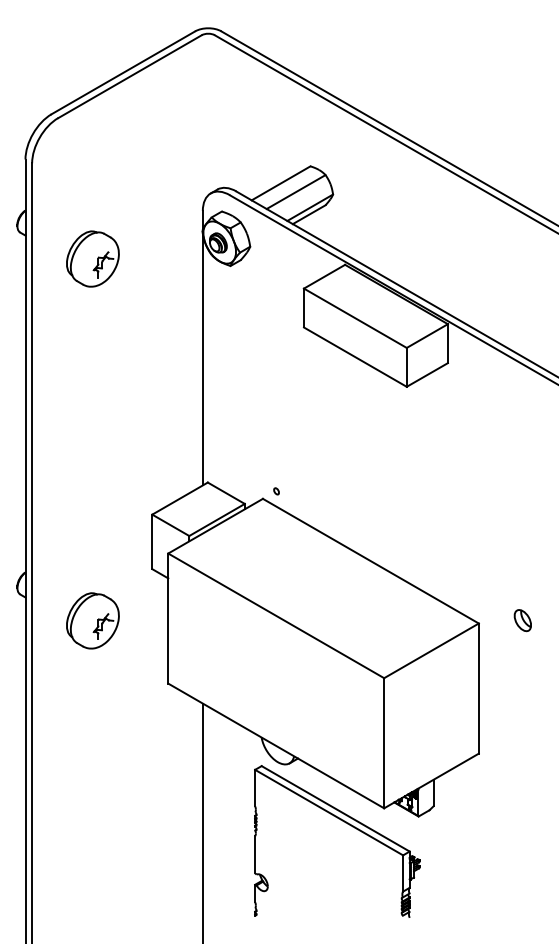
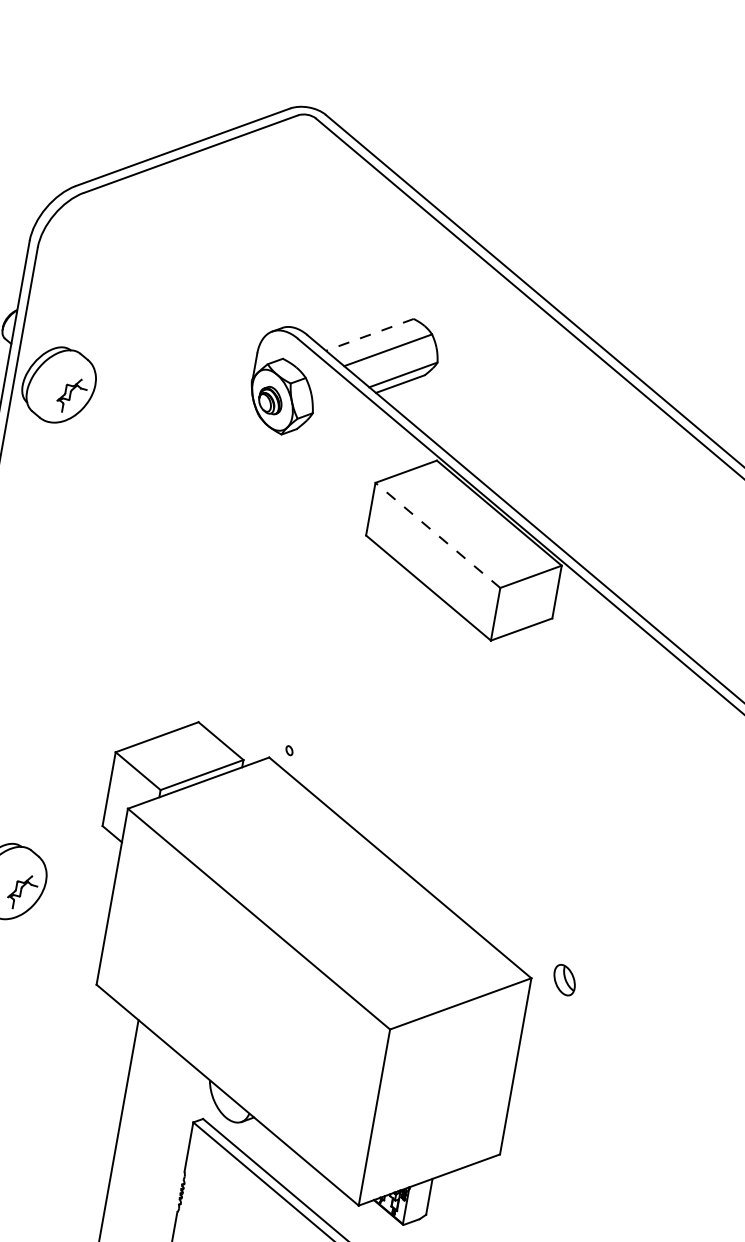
line: (281, 183) -> (370, 335), solid -> dashed
part: (92, 258) -> (58, 384), moved
line: (354, 318) -> (436, 535), solid -> dashed
line: (202, 359) -> (221, 554), removed
part: (522, 620) -> (564, 979), moved

